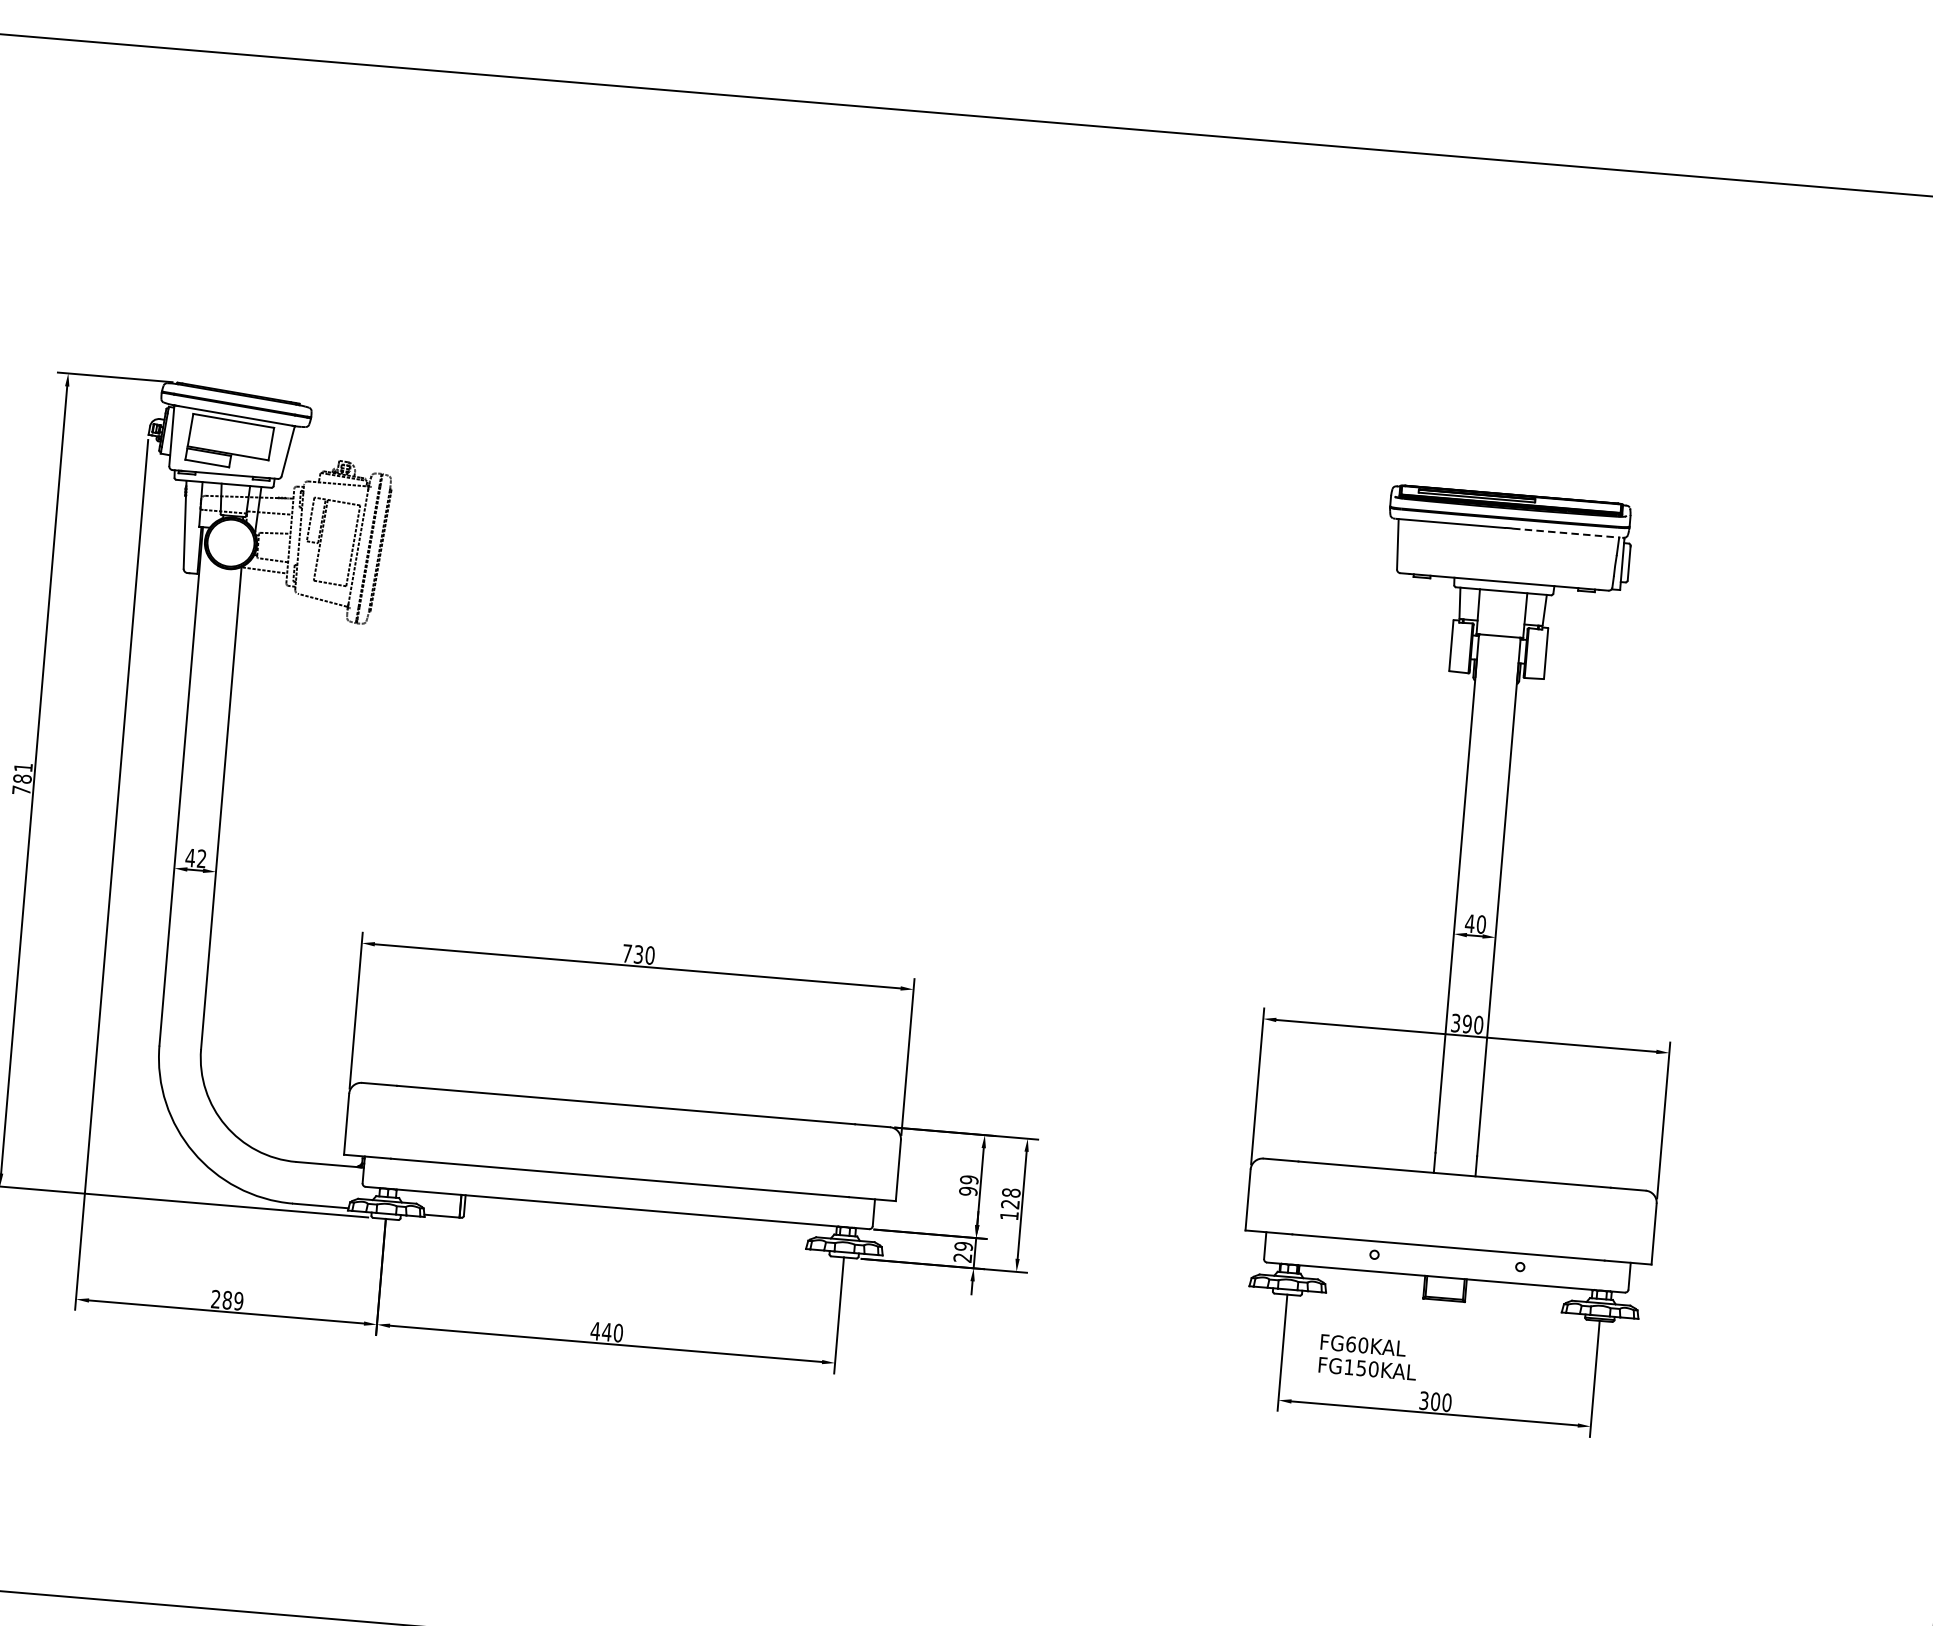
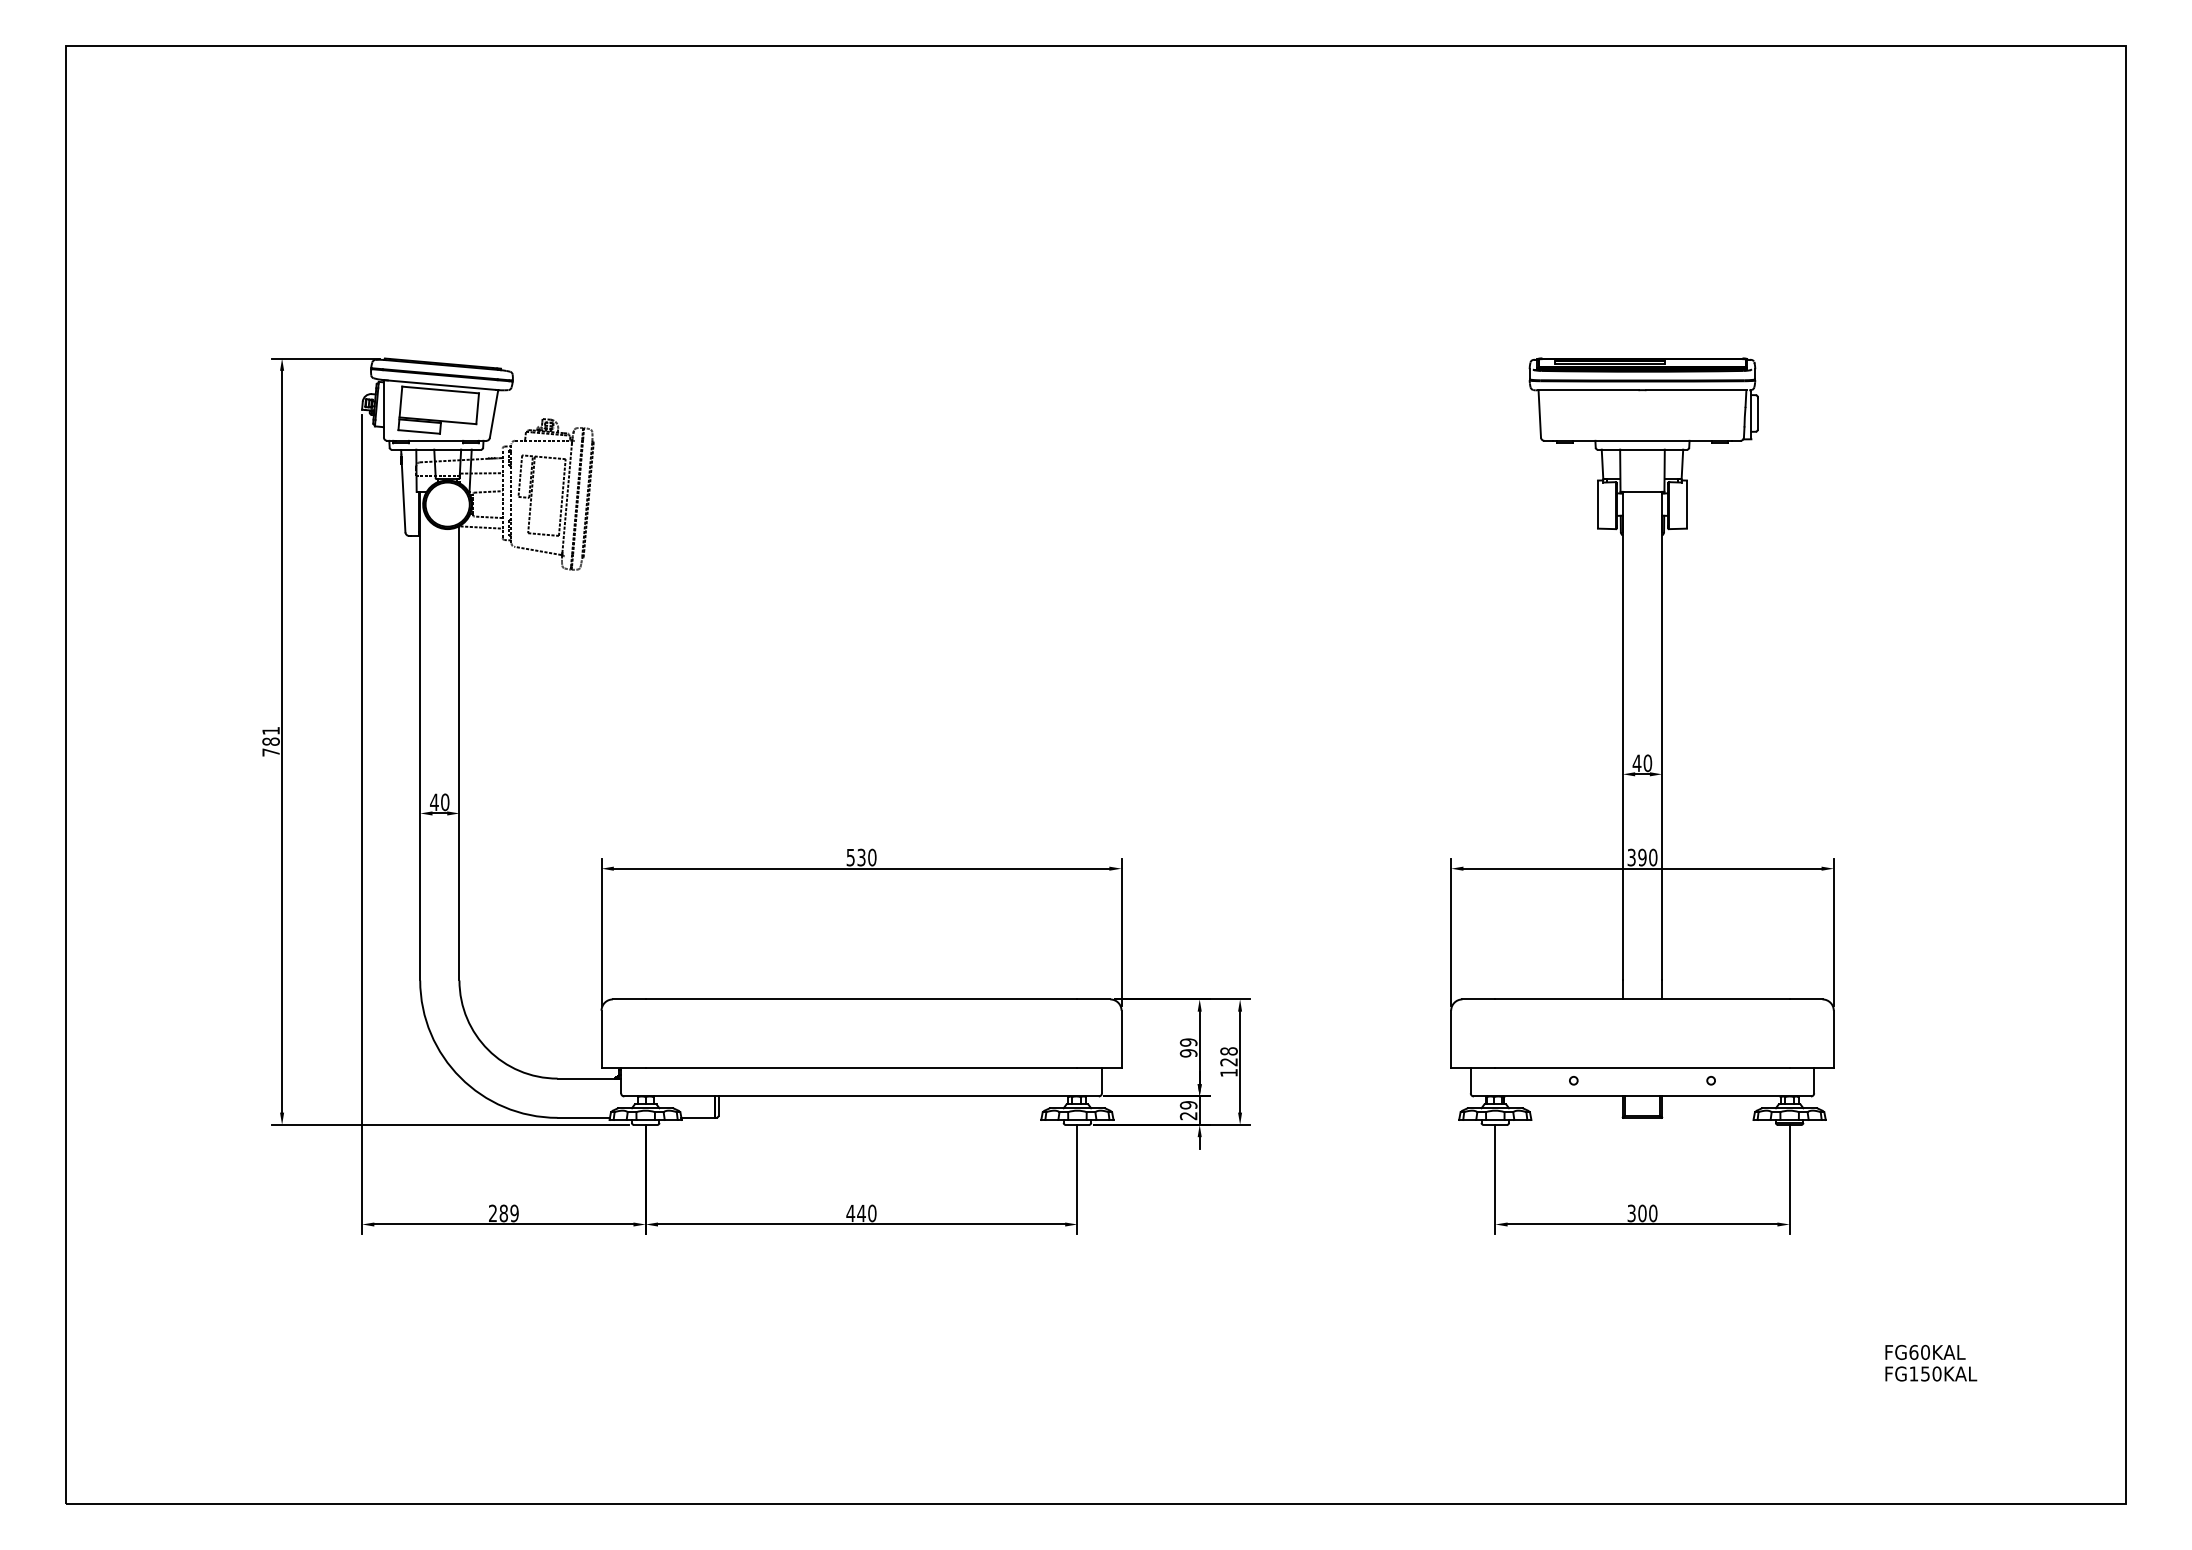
line: (1566, 533) -> (1696, 390), dashed -> solid
text: (202, 859) -> (445, 802), 42 -> 40
text: (626, 953) -> (850, 857), 730 -> 530
text: (1368, 1356) -> (1931, 1362), moved

